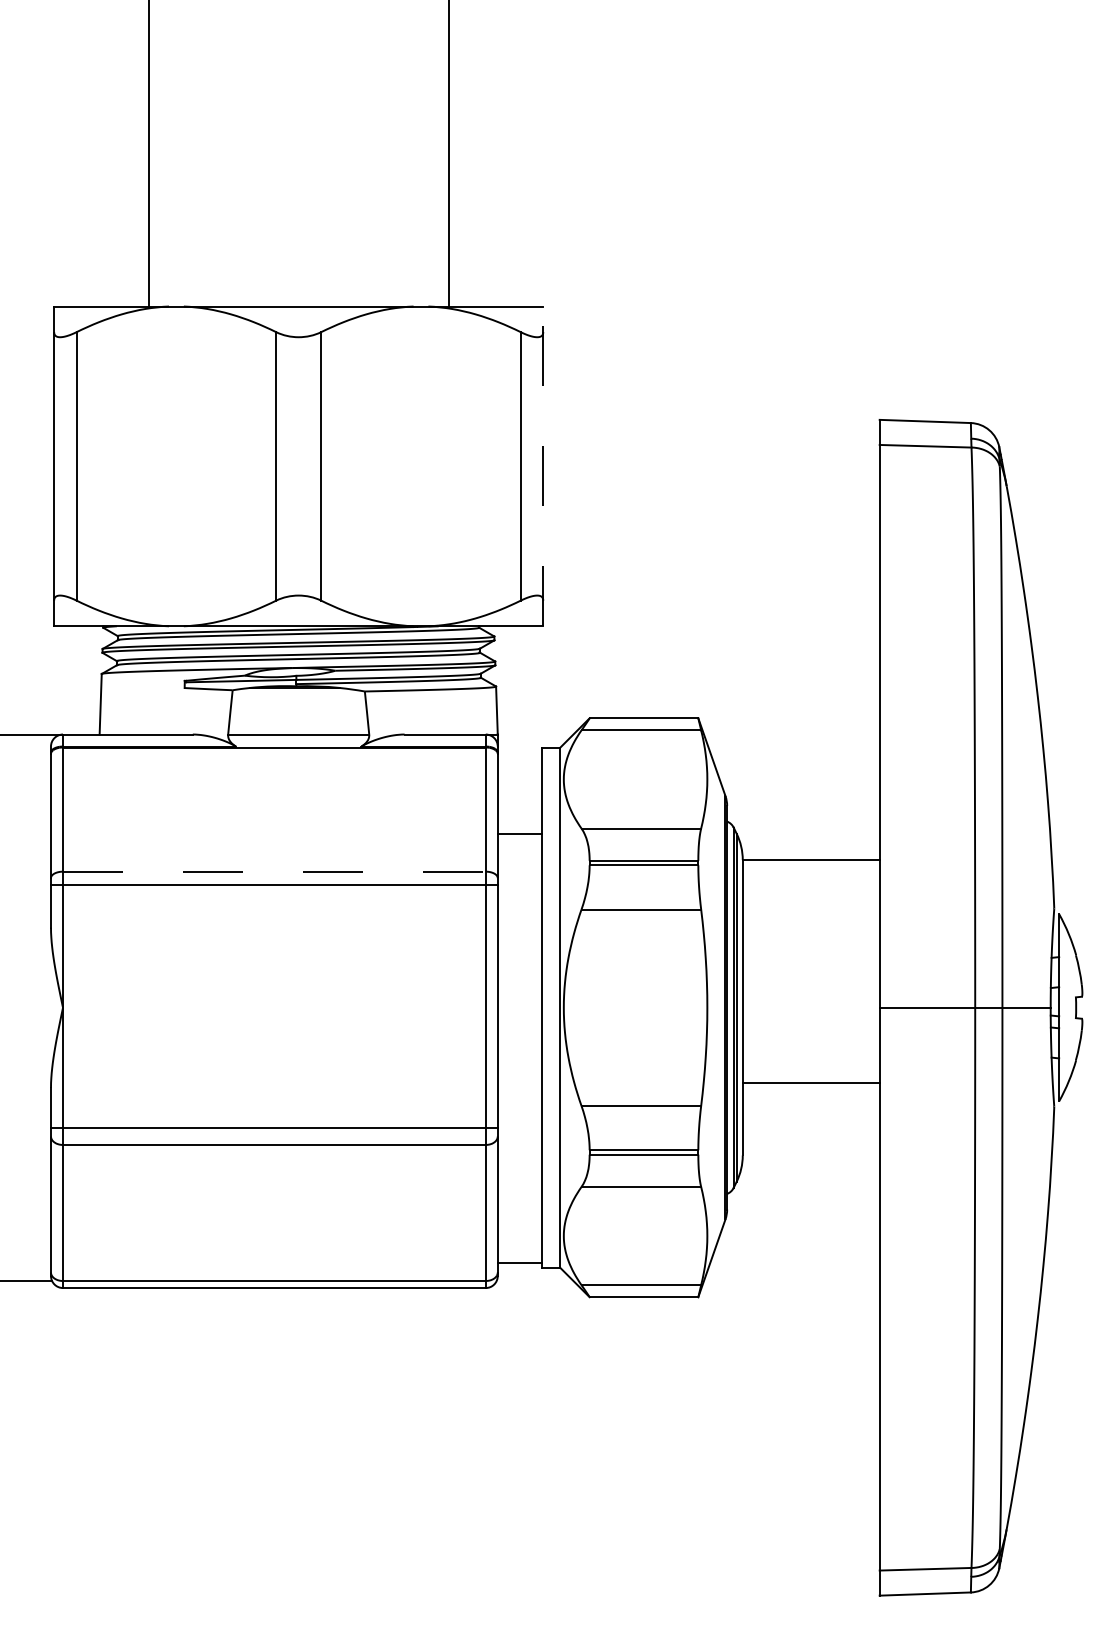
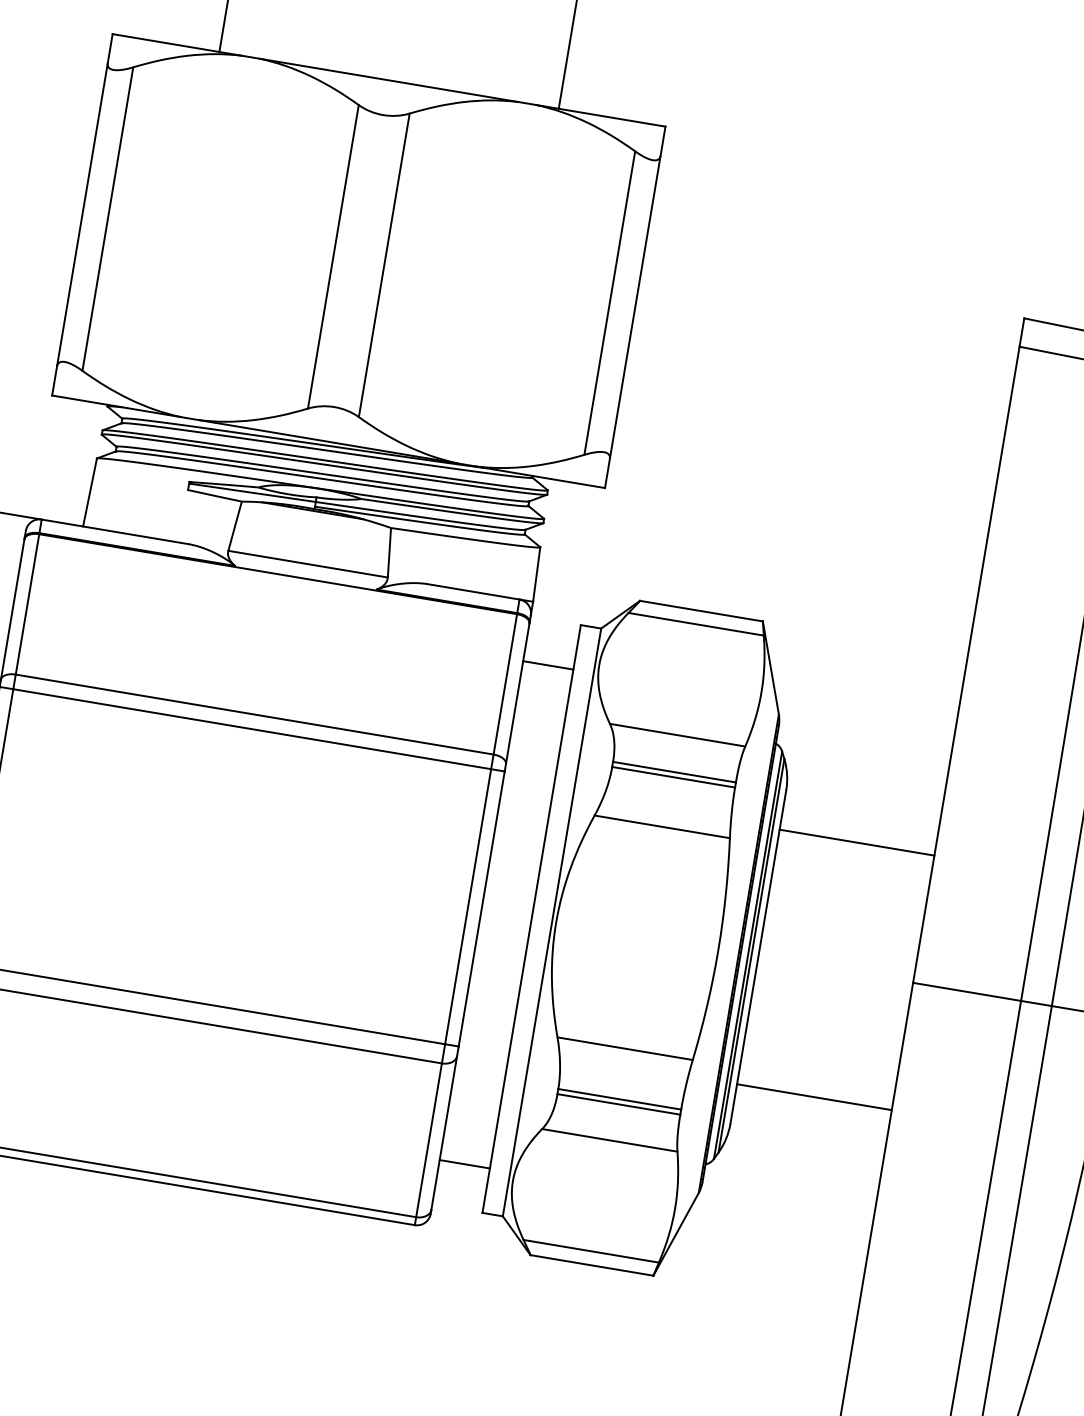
line: (543, 466) -> (635, 307), dashed -> solid
line: (519, 834) -> (547, 665), moved
line: (810, 860) -> (856, 842), moved
line: (274, 871) -> (254, 714), dashed -> solid
line: (810, 1083) -> (813, 1097), moved
line: (519, 1263) -> (464, 1164), moved

